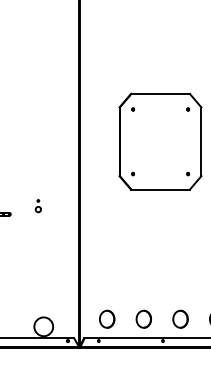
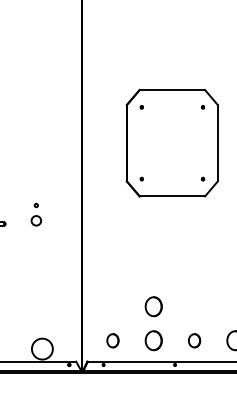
part: (38, 205) -> (36, 214), size x1.6
part: (143, 288) -> (153, 306), added
part: (106, 319) -> (112, 340), size x0.7
part: (180, 319) -> (194, 340), size x0.7

